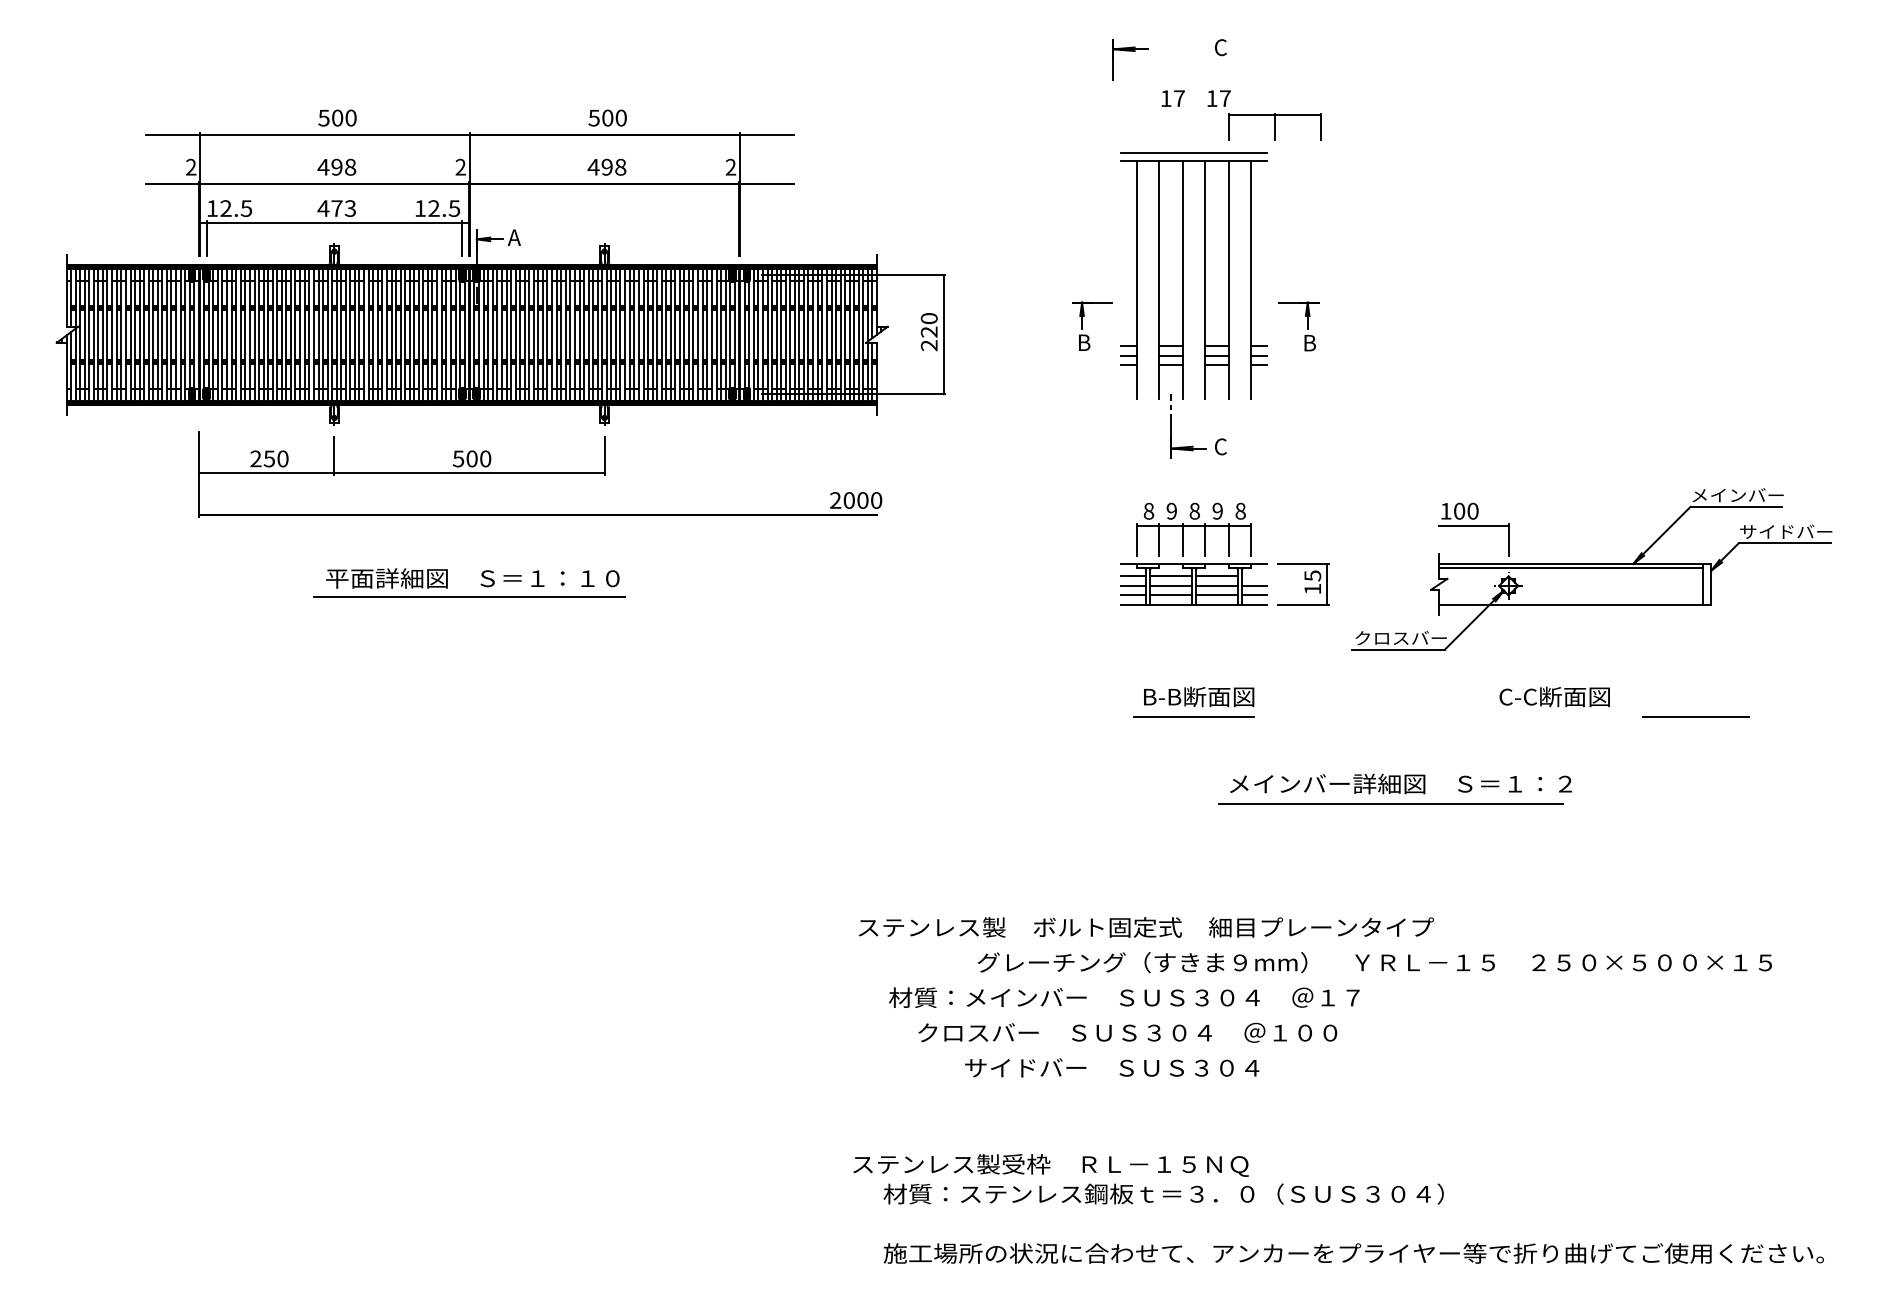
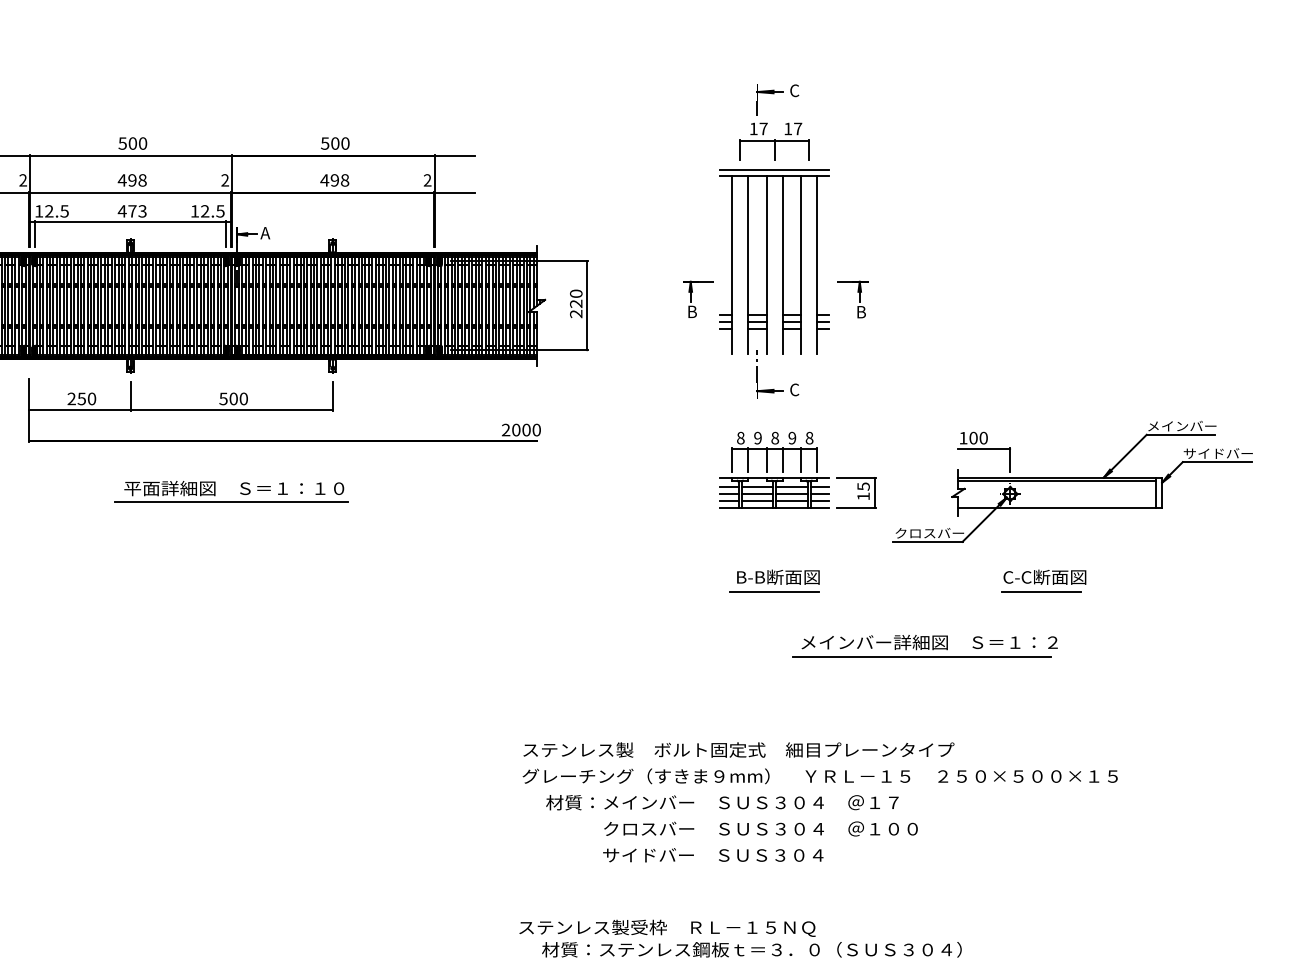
part: (1130, 51) -> (770, 93), moved
part: (1274, 126) -> (774, 149), moved
line: (1254, 576) -> (819, 487), added
line: (1695, 716) -> (1040, 591), moved
text: (1374, 962) -> (819, 776), moved
text: (1127, 1032) -> (760, 828), moved

